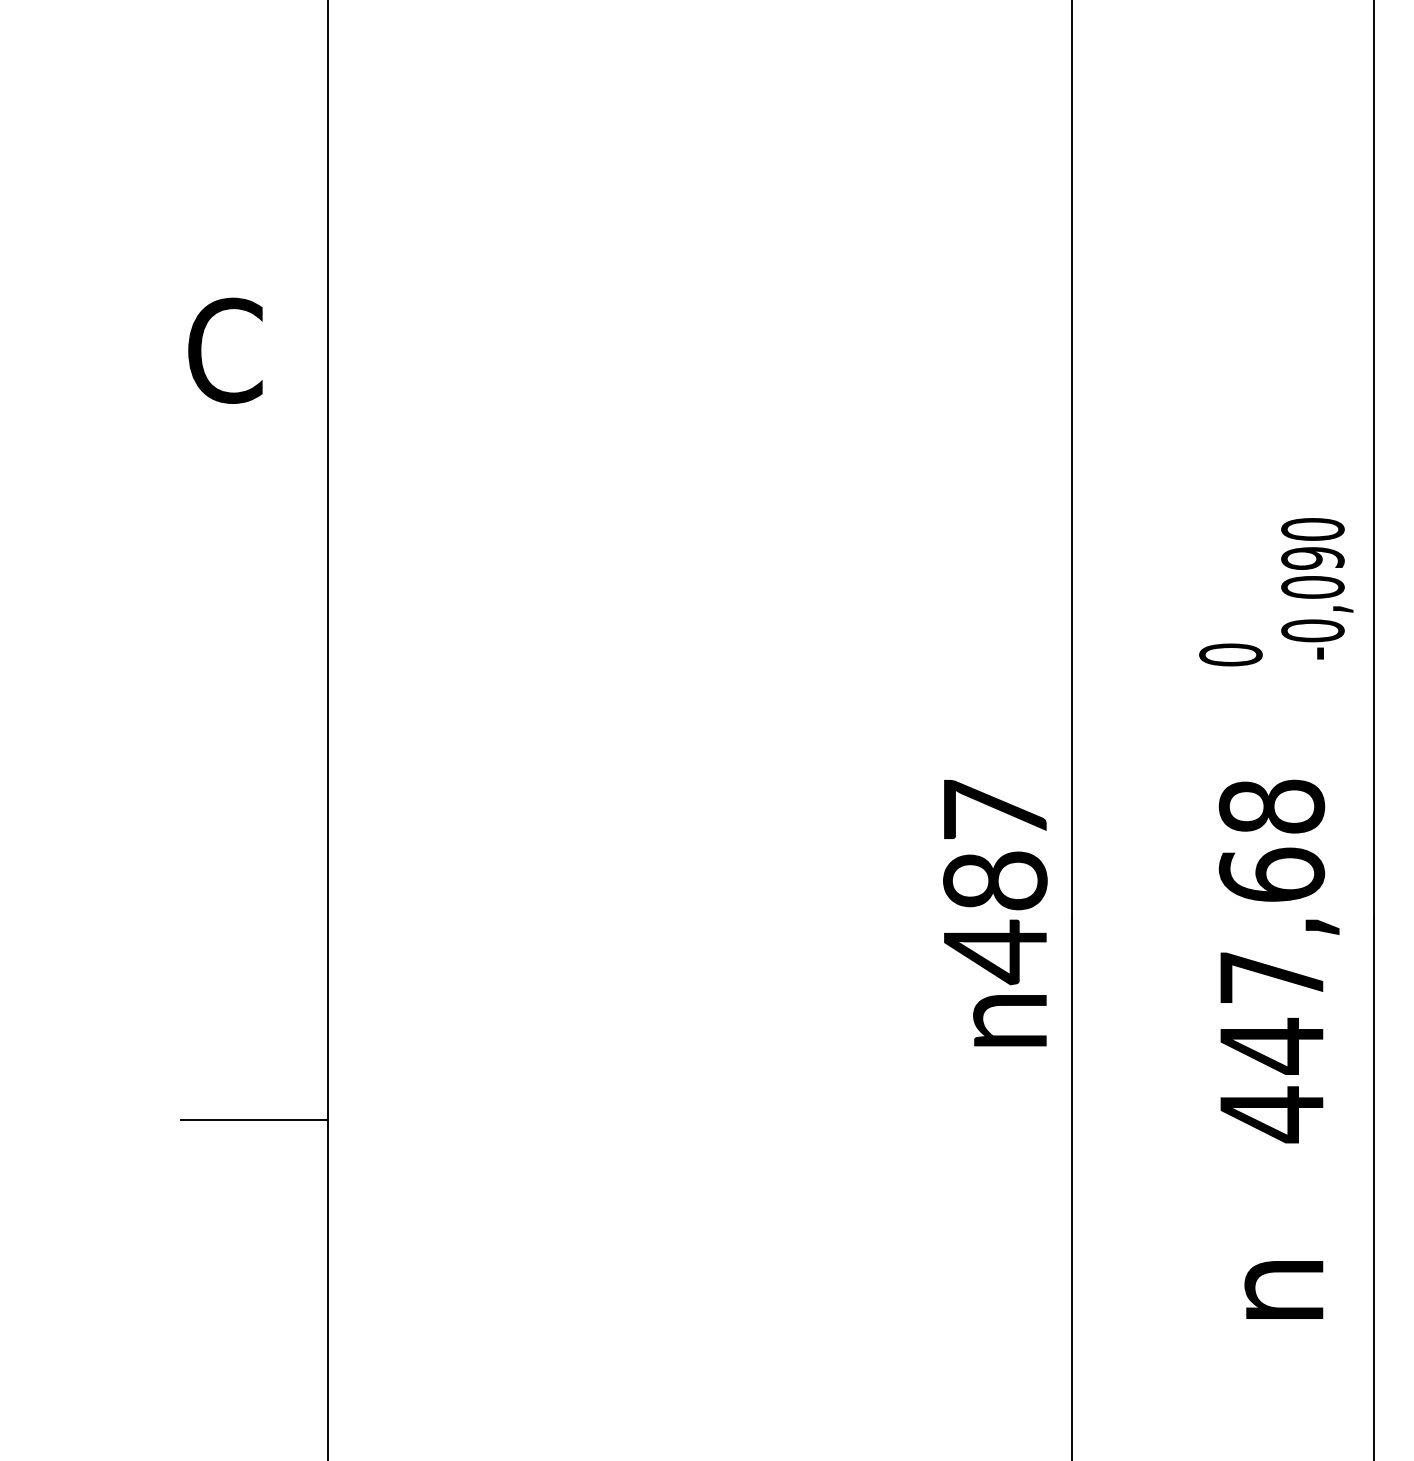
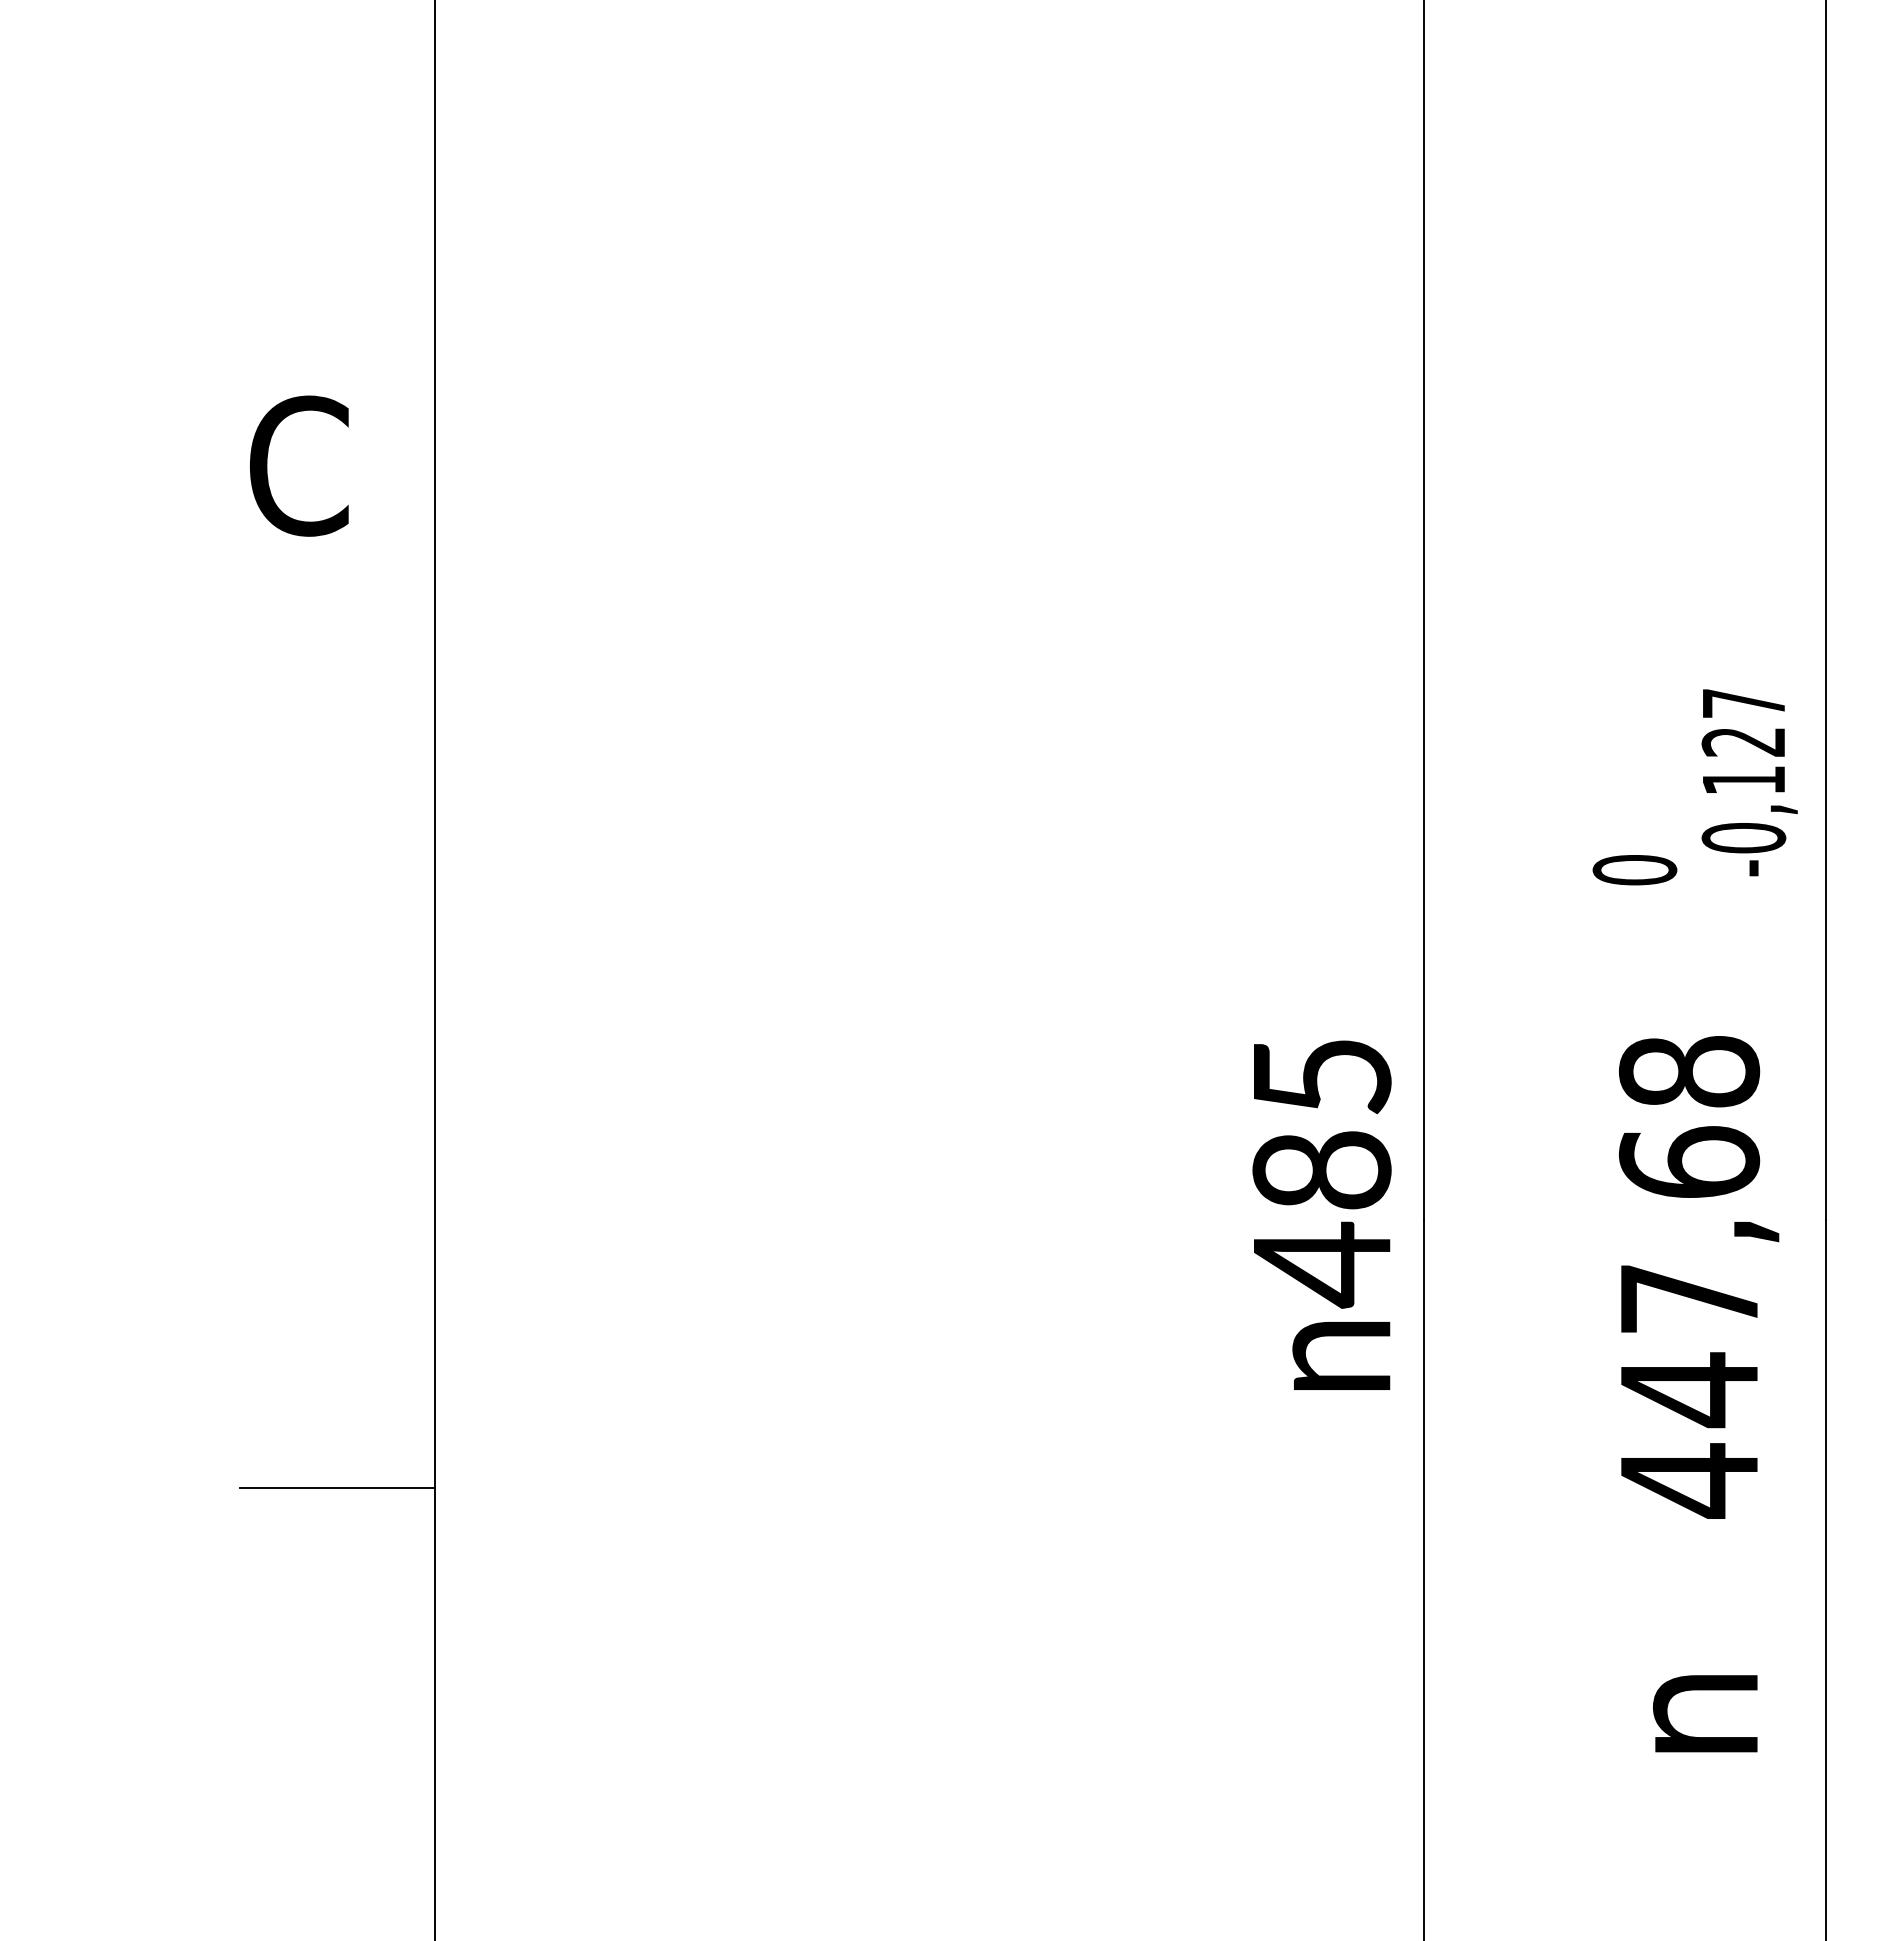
text: (1312, 558) -> (1743, 741), -0,090 -> -0,127
text: (995, 809) -> (1322, 1075), 487 -> 485

